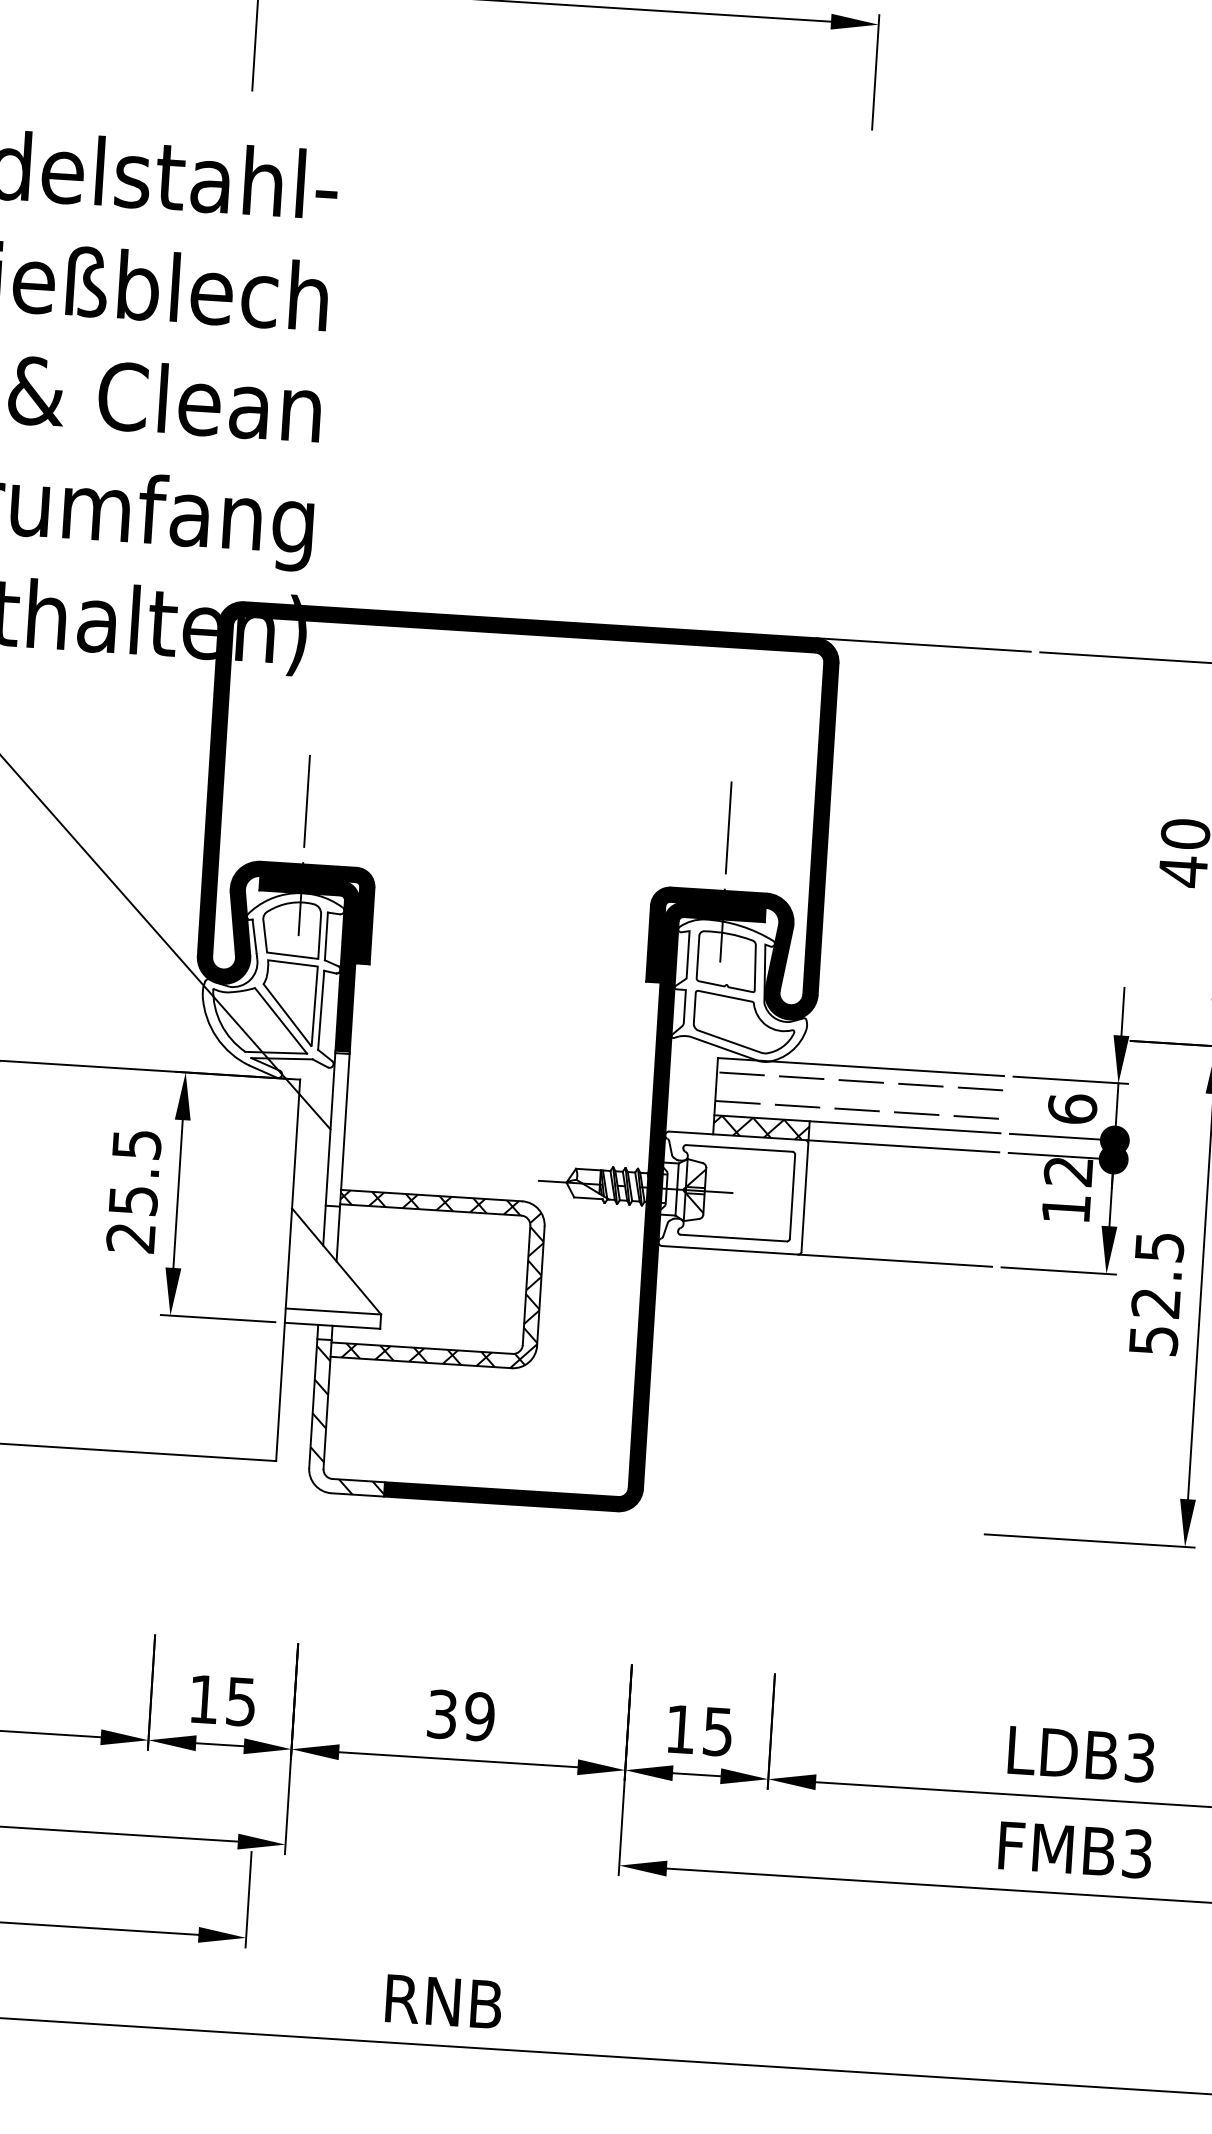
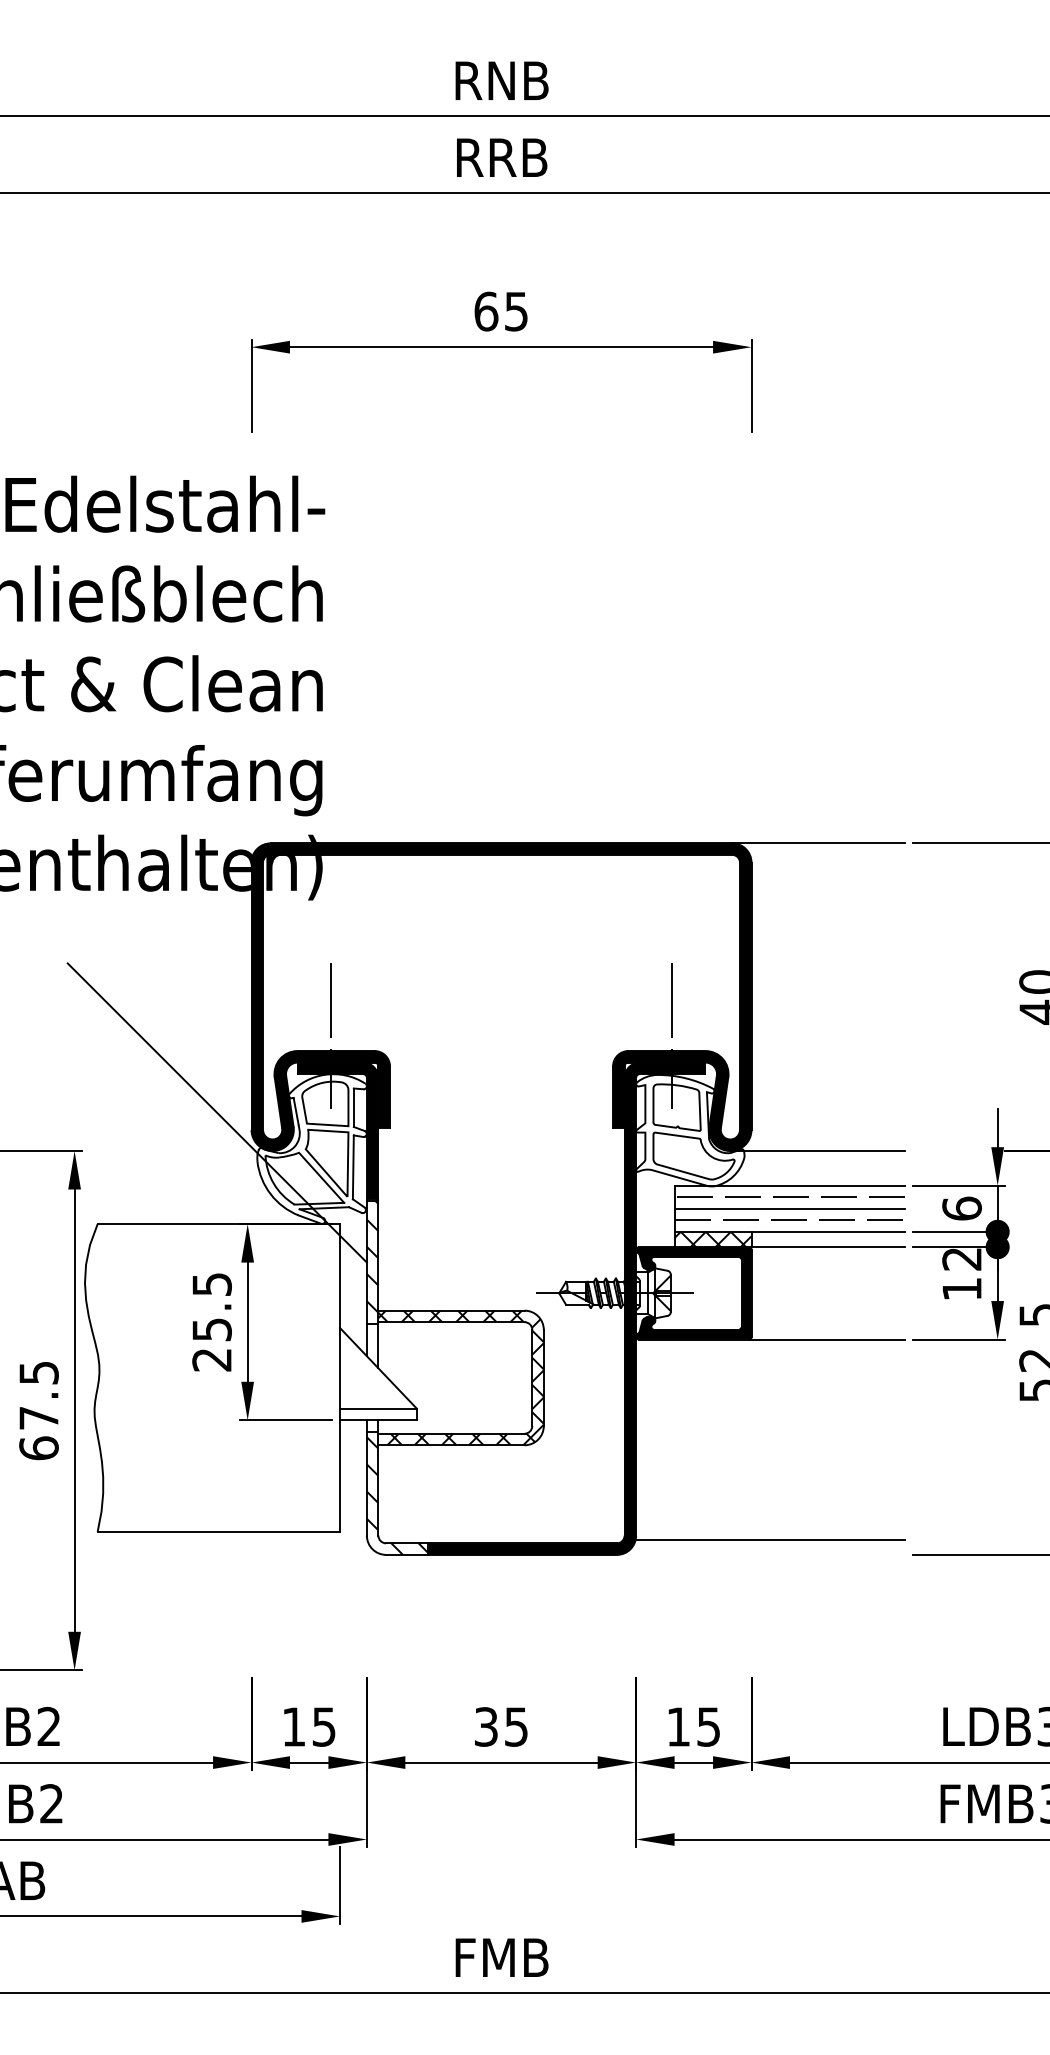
line: (899, 1026) -> (818, 1151), added
line: (858, 1095) -> (789, 1208), added
hatch: (337, 1122) -> (372, 1256), added
fill: (732, 1193) -> (693, 1293), added
line: (809, 1504) -> (770, 1539), added
text: (479, 1716) -> (516, 1726), 39 -> 35
text: (443, 2001) -> (501, 1957), RNB -> FMB

